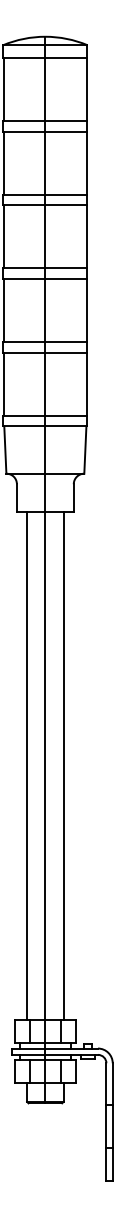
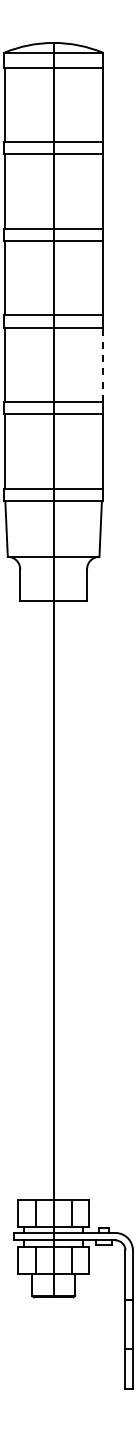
line: (86, 310) -> (102, 364), solid -> dashed
line: (27, 765) -> (32, 900), removed
line: (63, 765) -> (75, 900), removed

